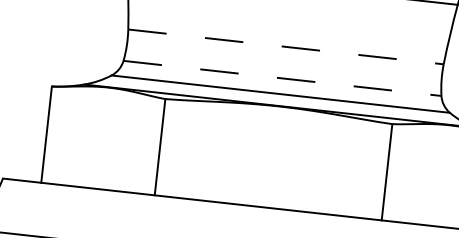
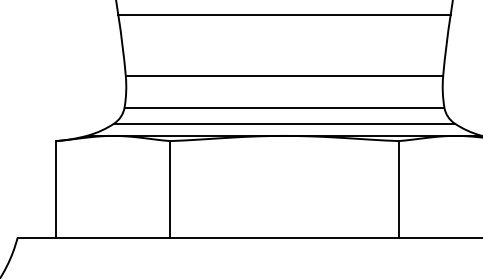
line: (286, 46) -> (284, 75), dashed -> solid
line: (282, 78) -> (284, 107), dashed -> solid

